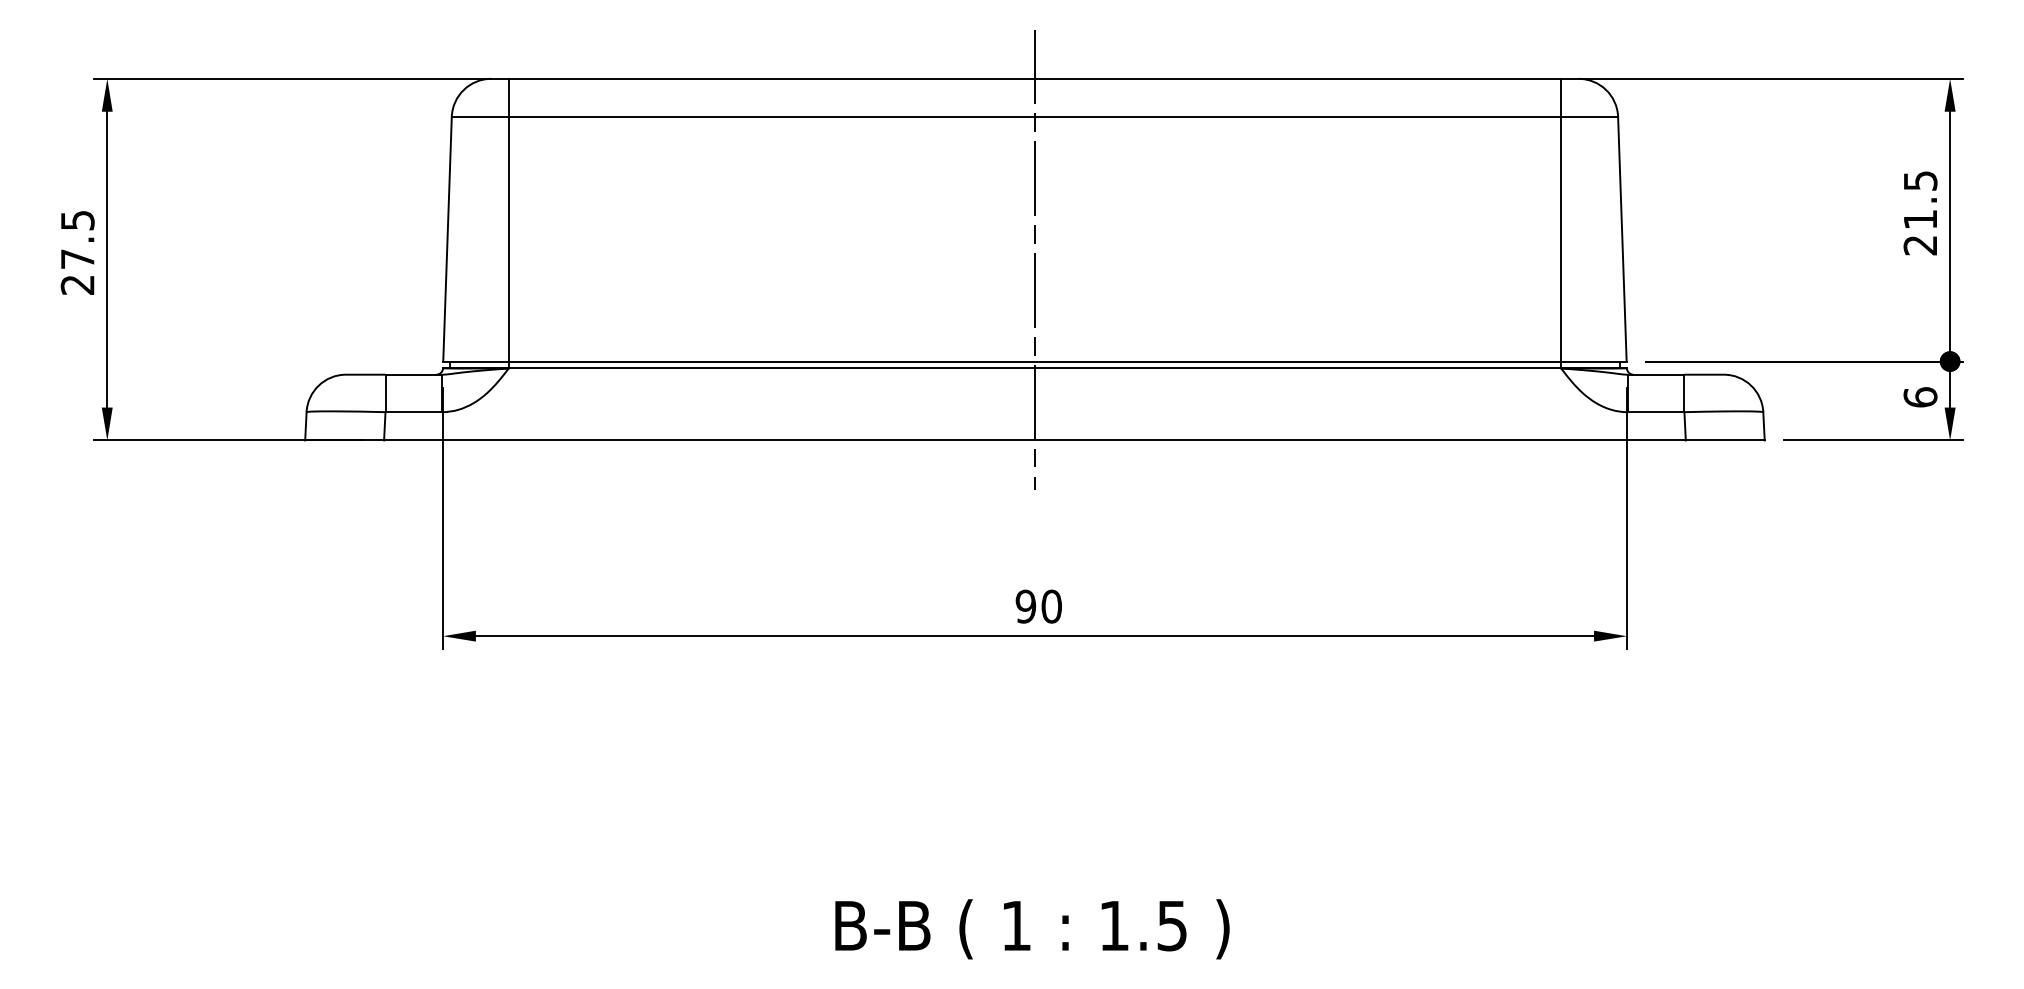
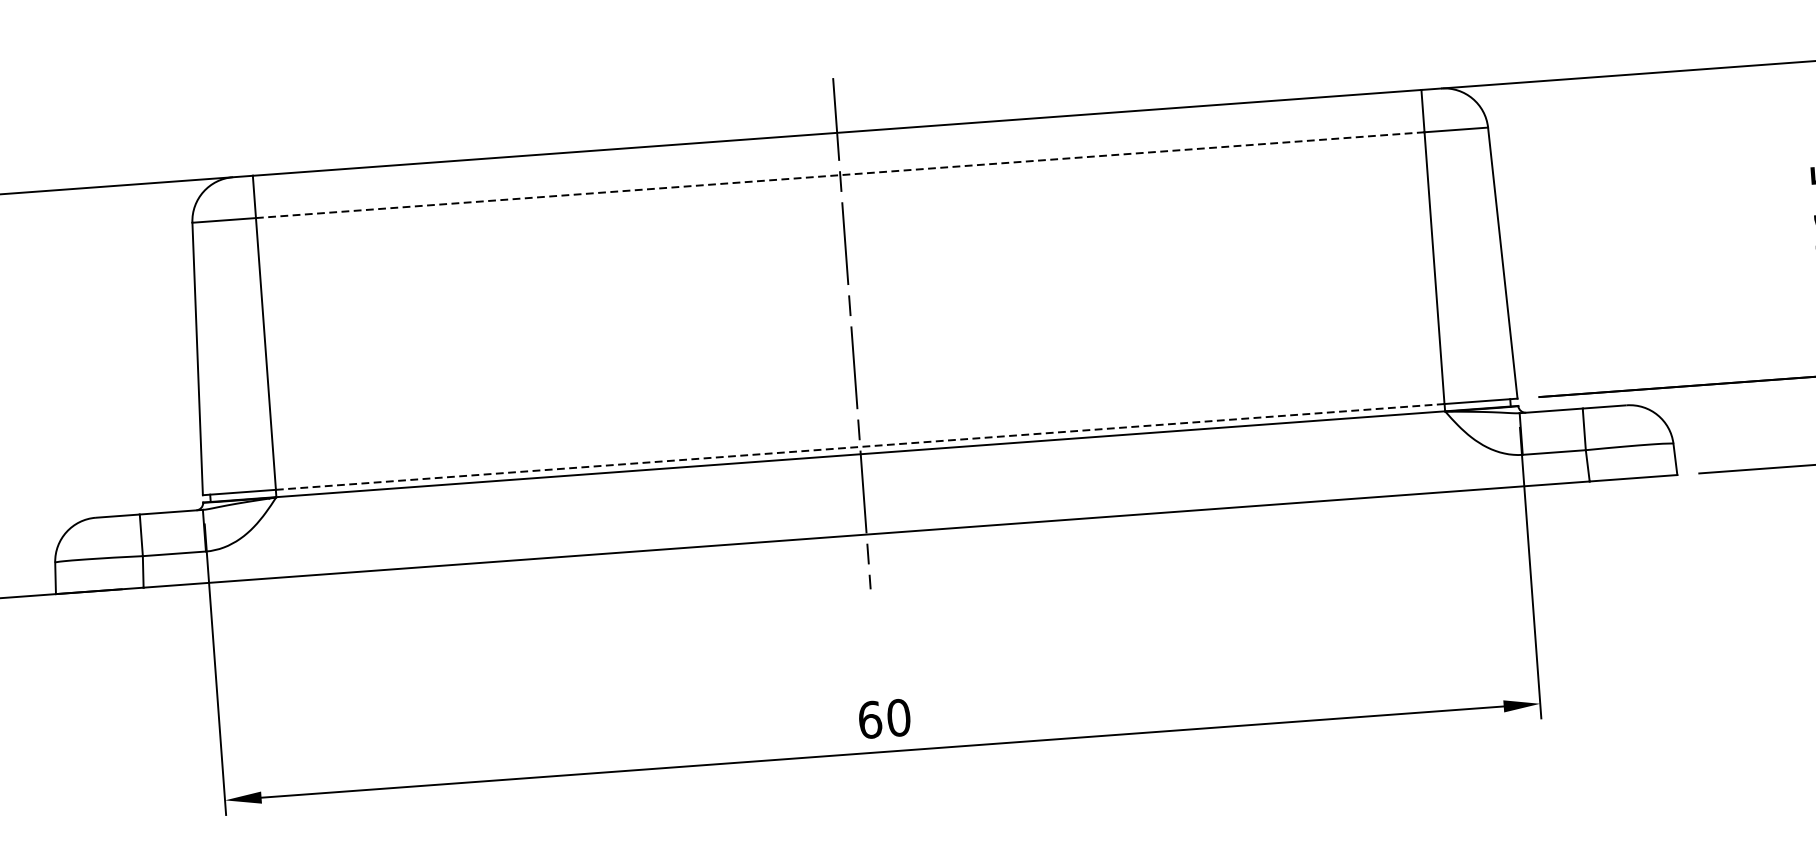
line: (1034, 116) -> (839, 174), solid -> dashed
line: (1034, 361) -> (859, 446), solid -> dashed
text: (1025, 606) -> (869, 719), 90 -> 60

